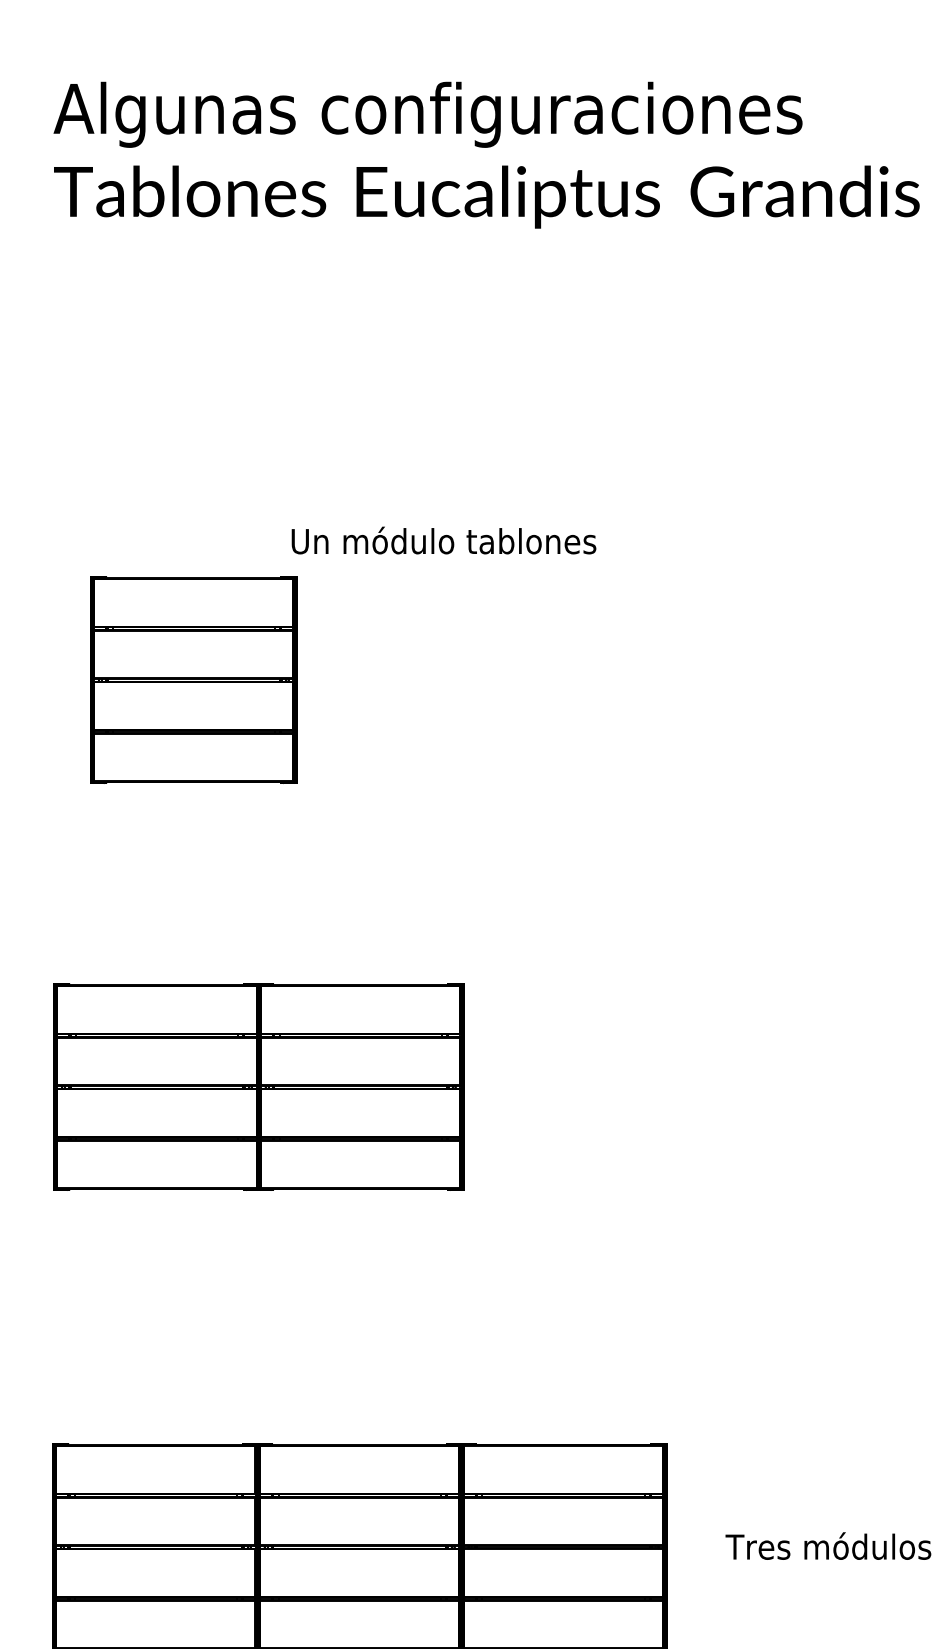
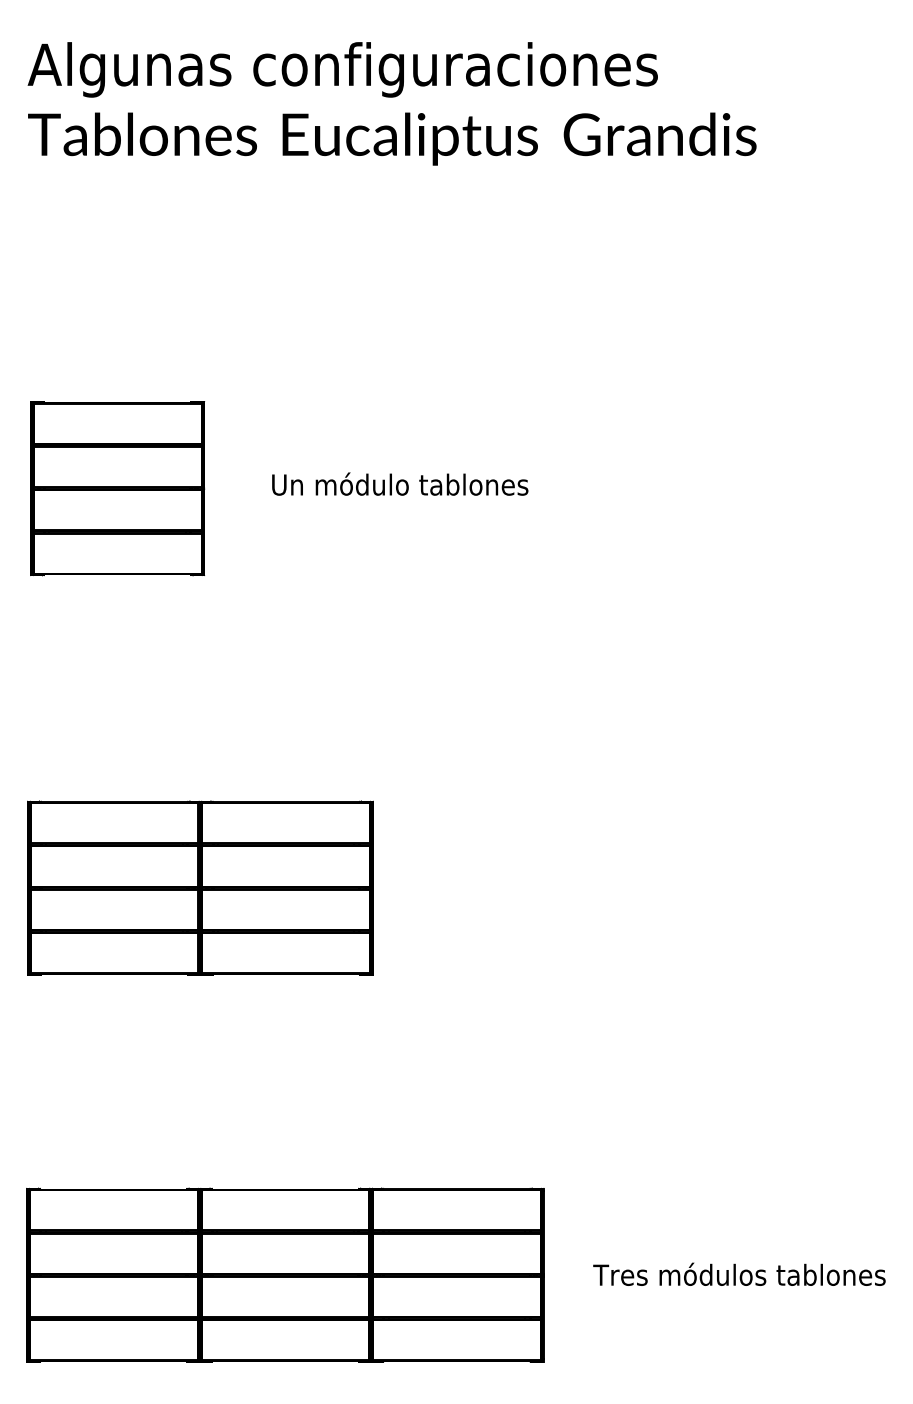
text: (444, 539) -> (400, 483), moved
part: (193, 680) -> (117, 488), moved

